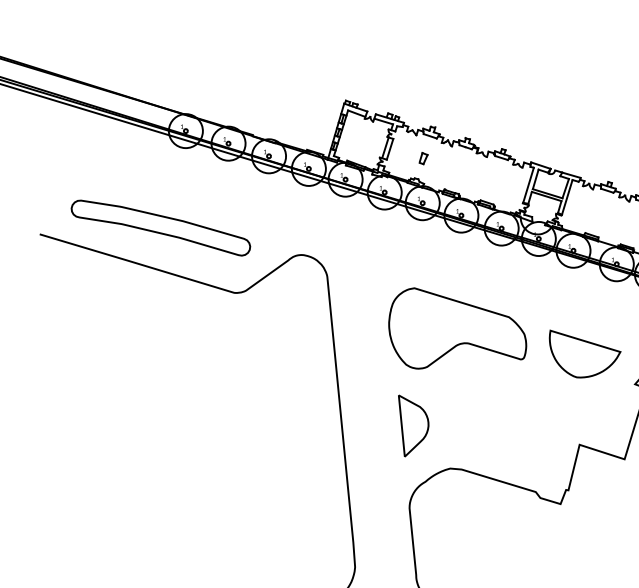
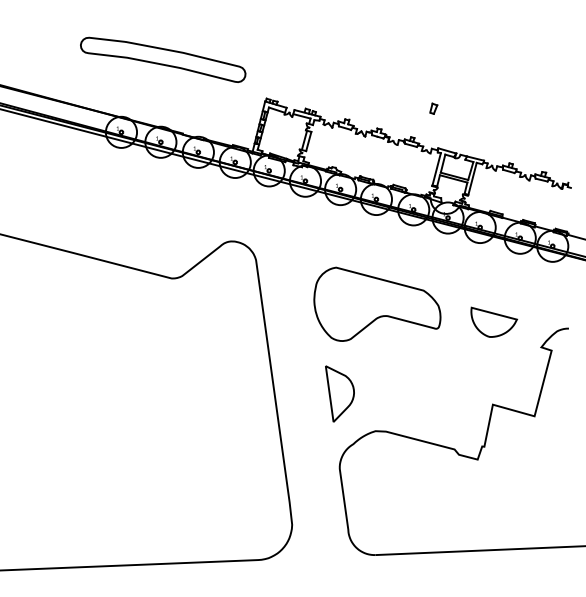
part: (423, 158) -> (433, 108), moved
part: (161, 227) -> (163, 59), moved
part: (583, 355) -> (493, 322), size x0.7

